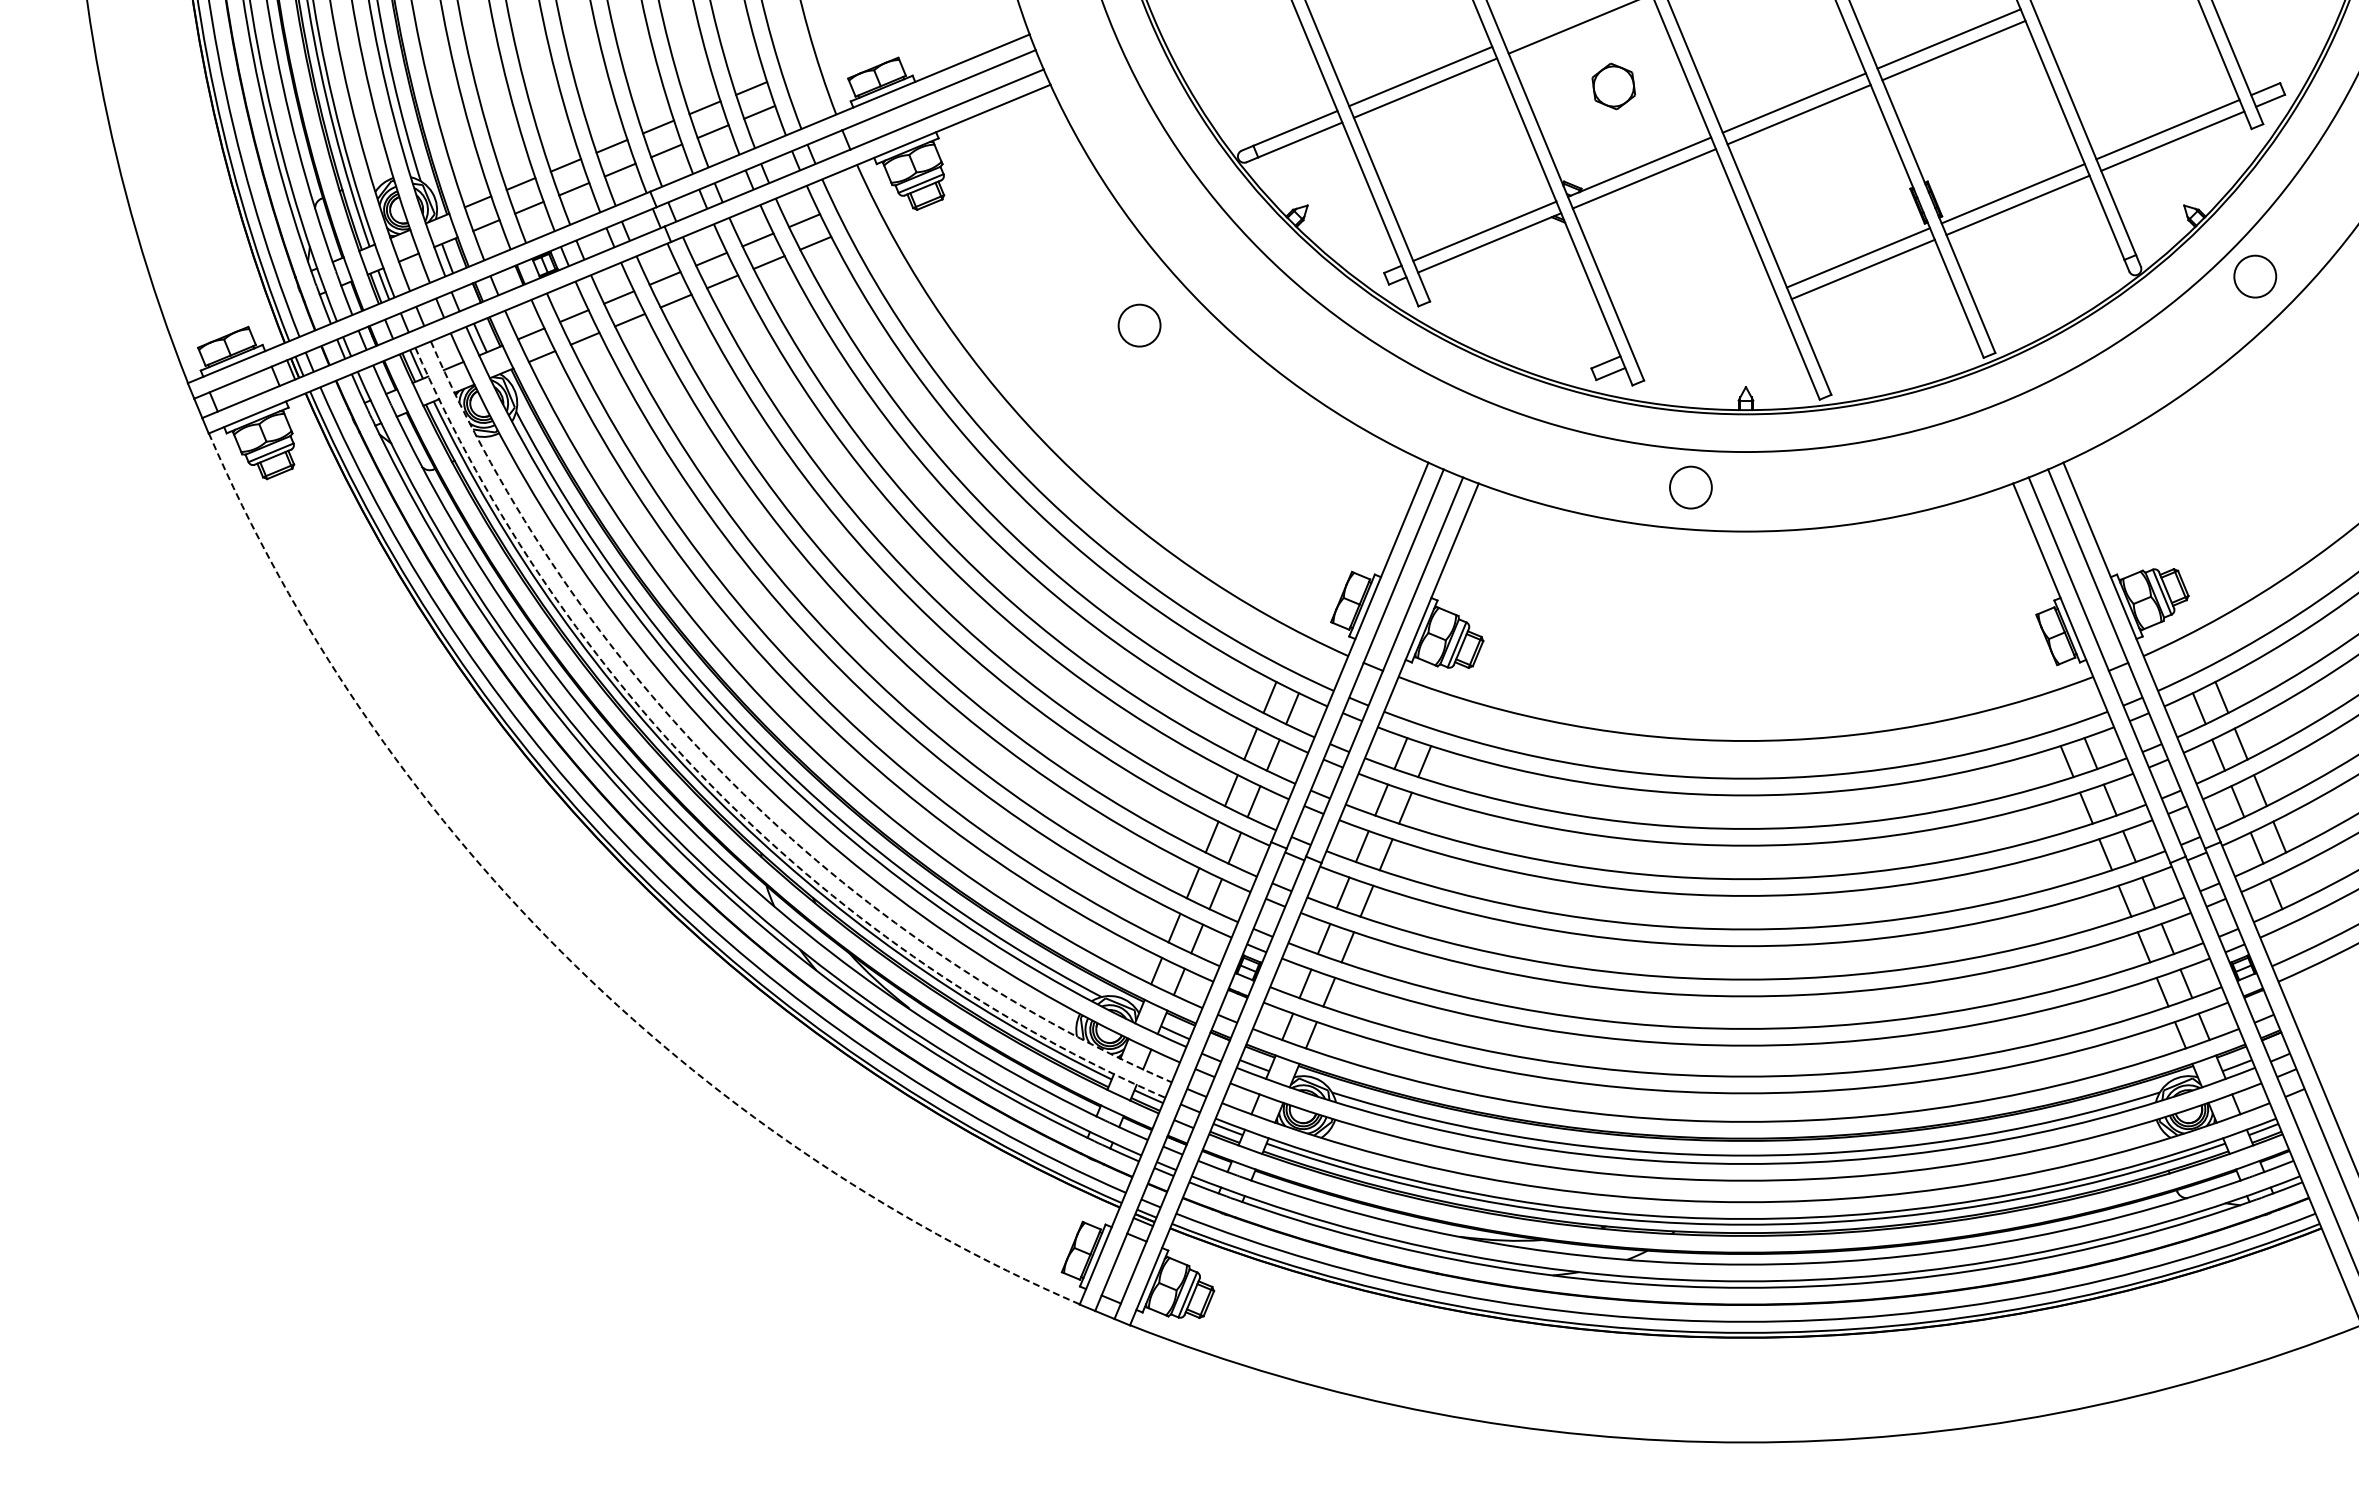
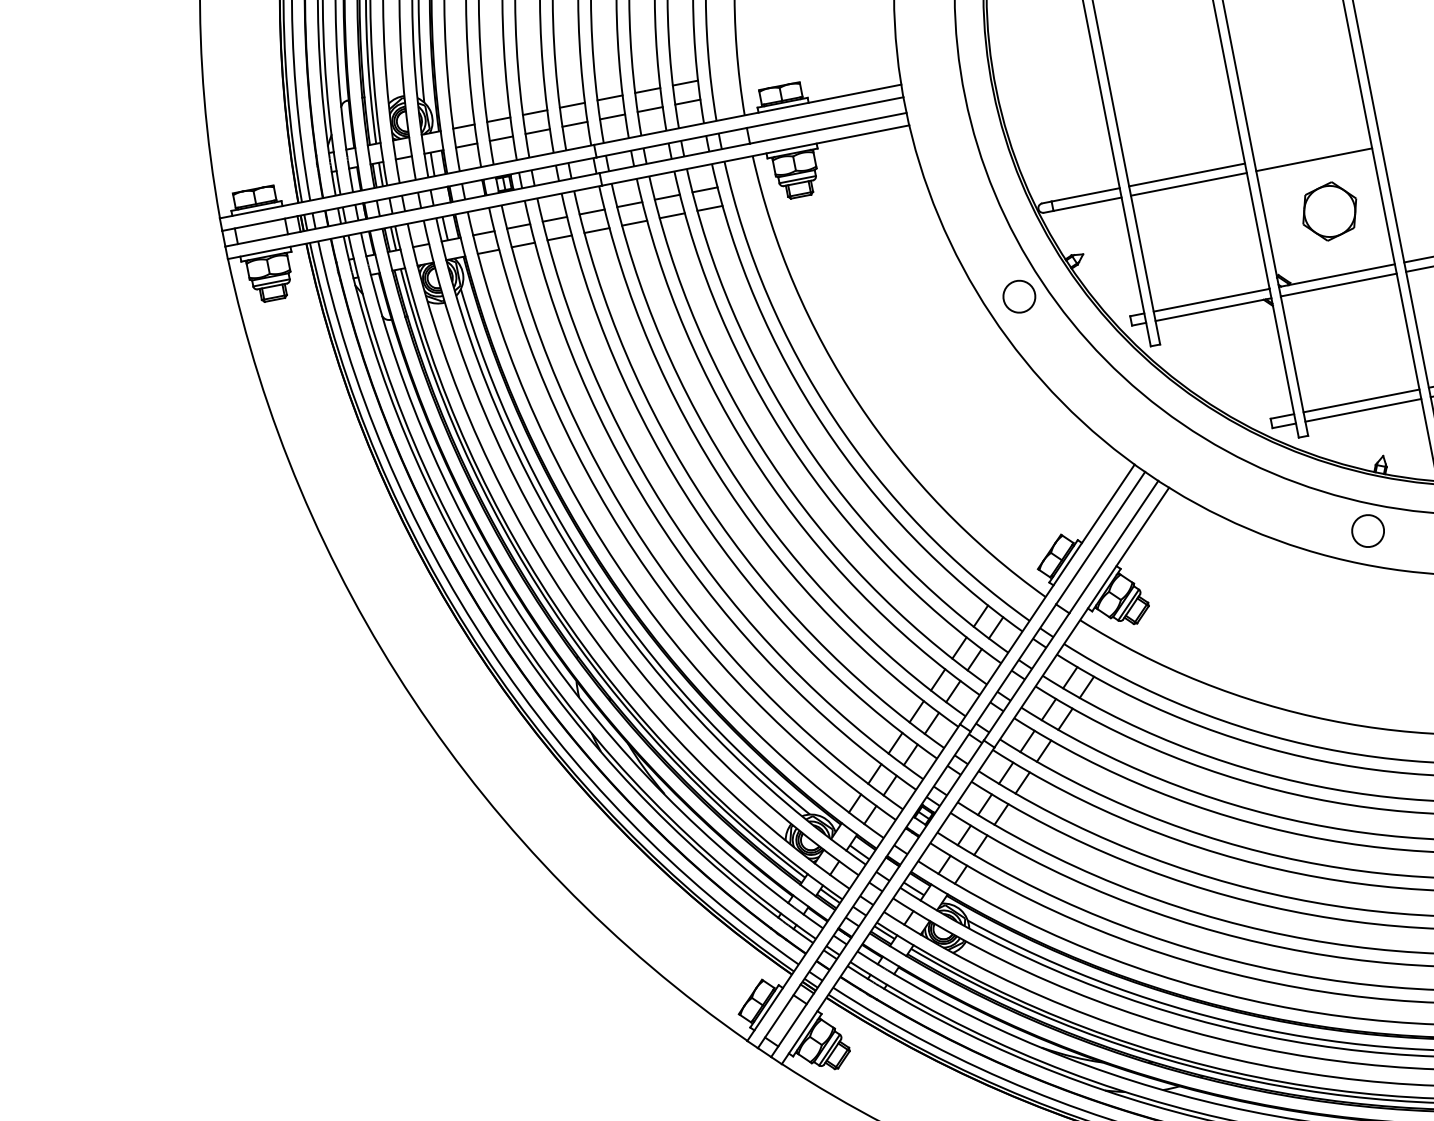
part: (1613, 86) -> (1329, 211), size x1.67
line: (1703, 321) -> (1361, 400), added
circle: (1139, 325) -> (1019, 296), moved
line: (1708, 333) -> (1363, 410), added
circle: (1690, 487) -> (1367, 530), moved
arc: (731, 781) -> (566, 597), dashed -> solid
arc: (719, 793) -> (555, 604), dashed -> solid
arc: (561, 951) -> (413, 699), dashed -> solid

